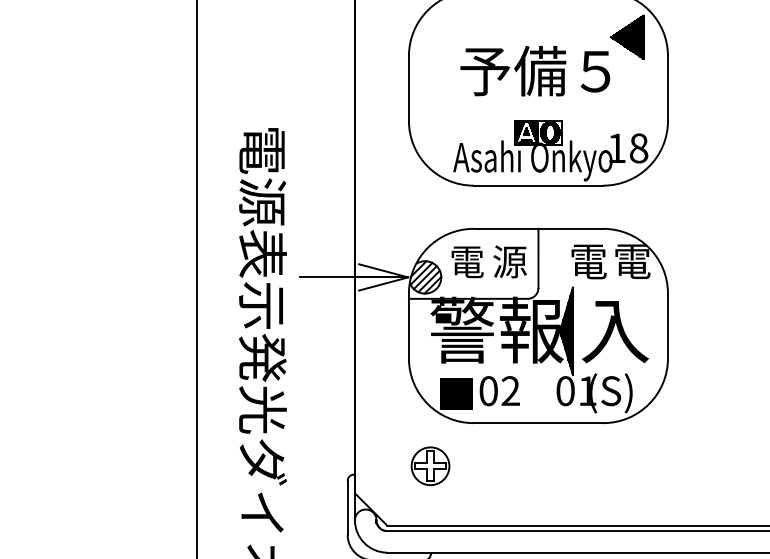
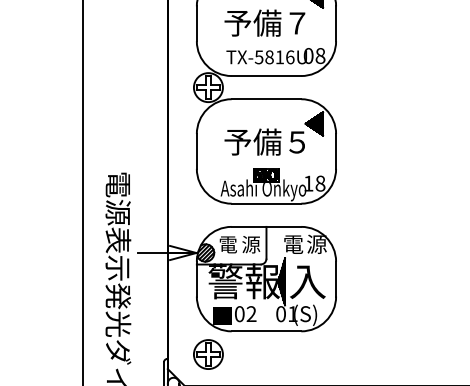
text: (631, 259) -> (316, 243), 電 -> 源
part: (430, 466) -> (208, 354), size x1.43

